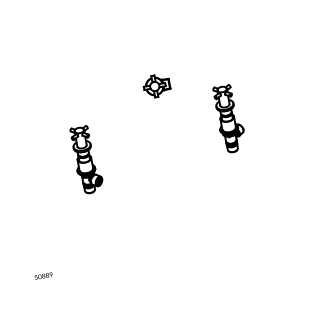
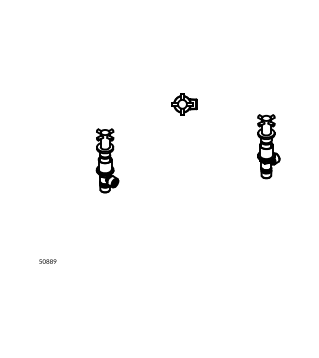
part: (229, 118) -> (268, 146), moved

